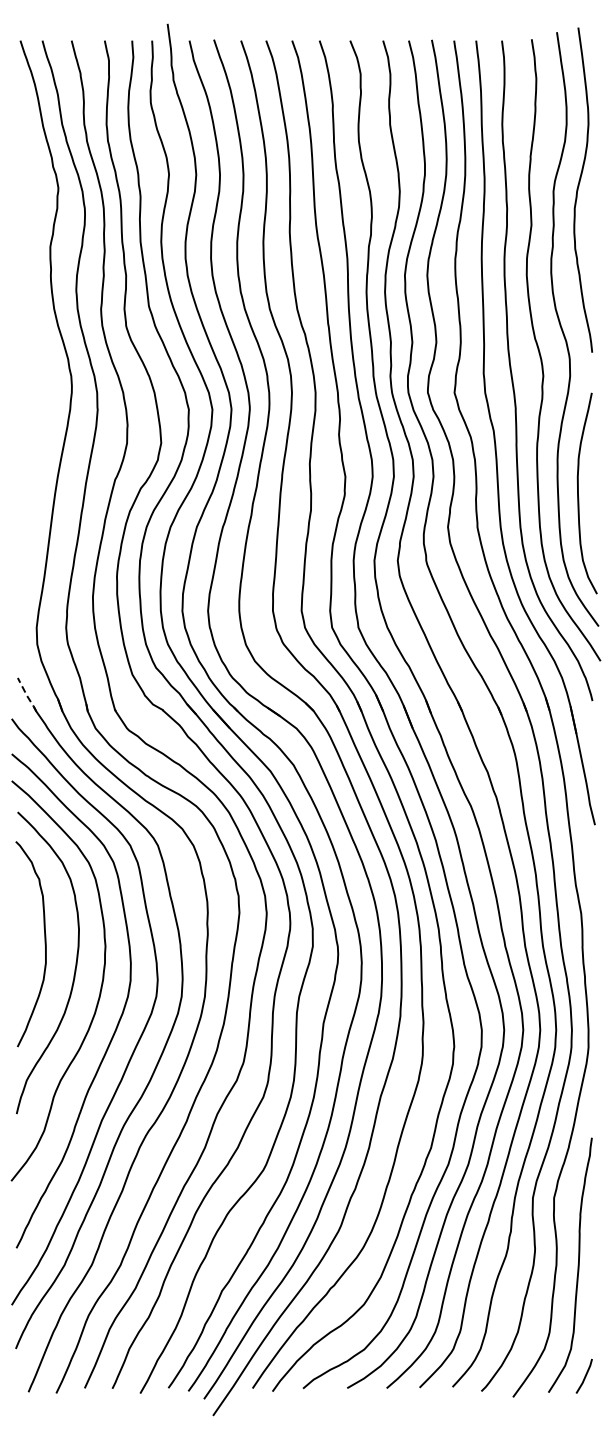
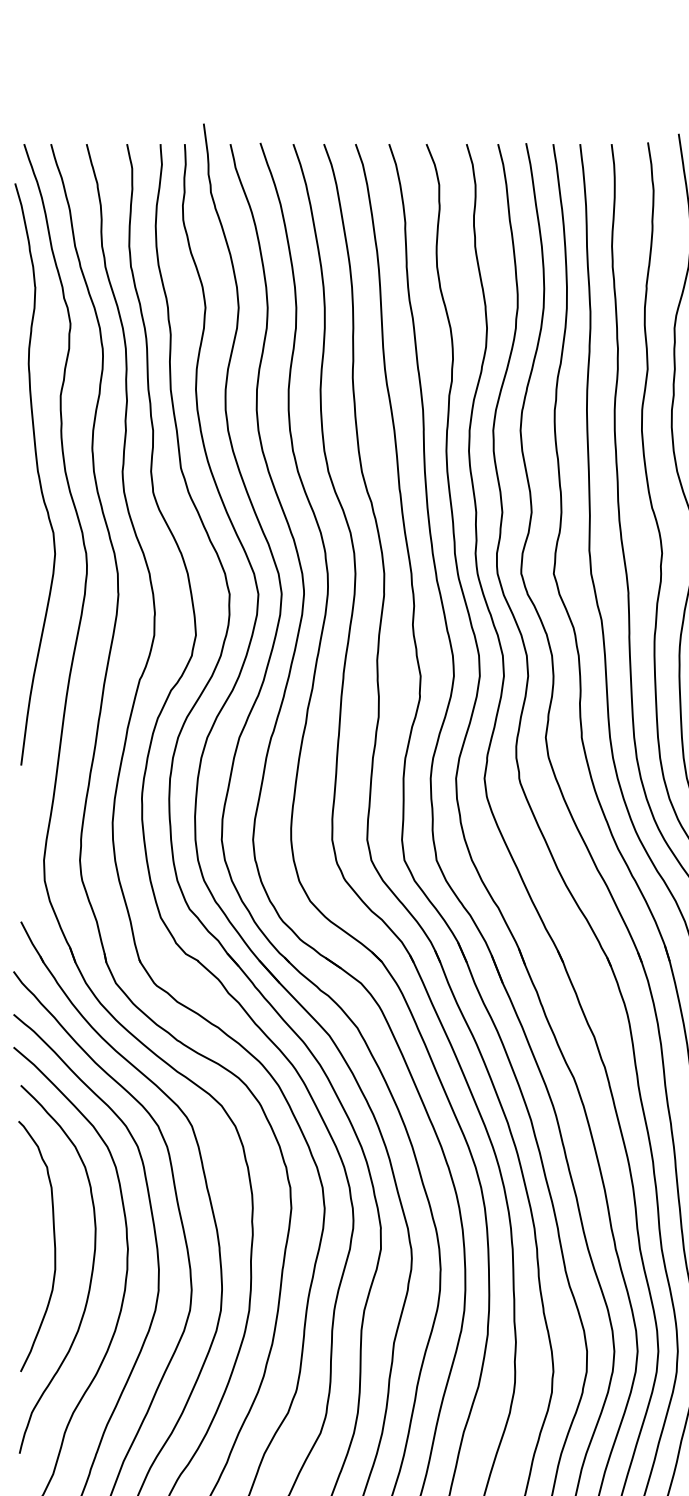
curve: (30, 309) -> (36, 472), added
line: (27, 696) -> (32, 944), dashed -> solid

